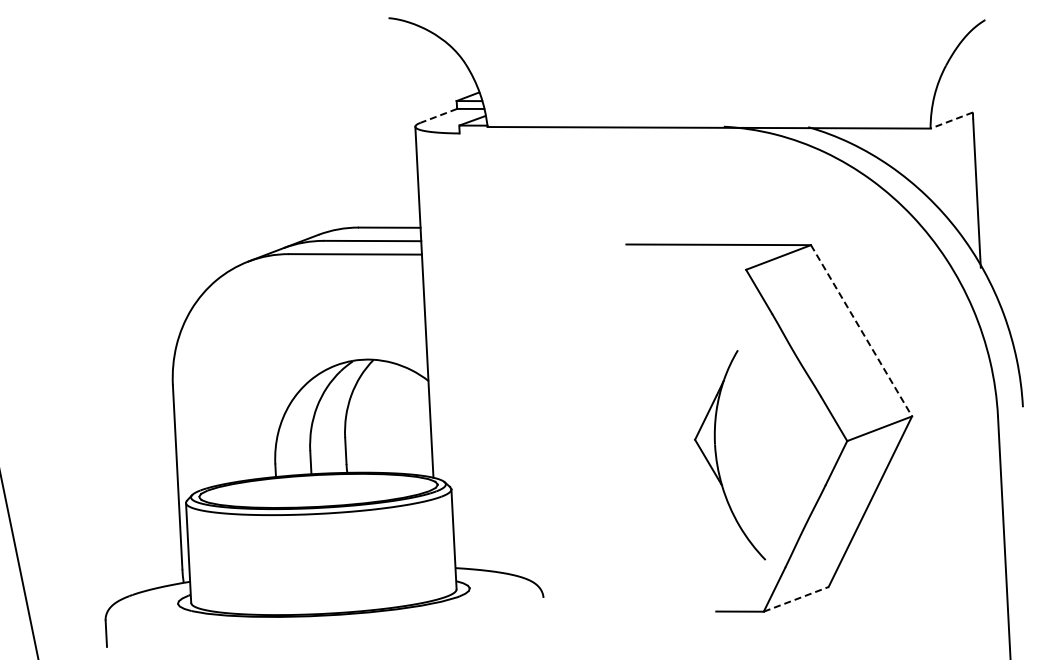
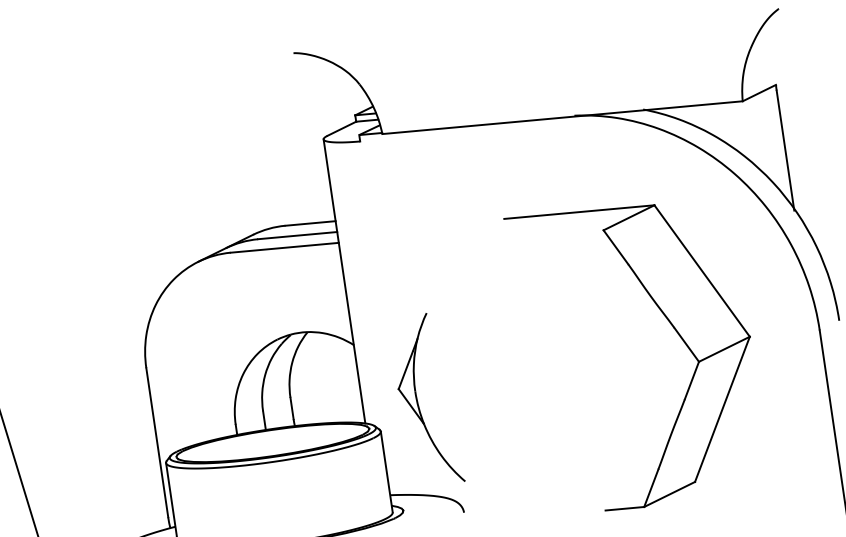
line: (438, 116) -> (341, 129), dashed -> solid
line: (951, 120) -> (759, 93), dashed -> solid
line: (861, 331) -> (702, 271), dashed -> solid
part: (717, 457) -> (418, 401), moved
line: (796, 599) -> (669, 494), dashed -> solid

